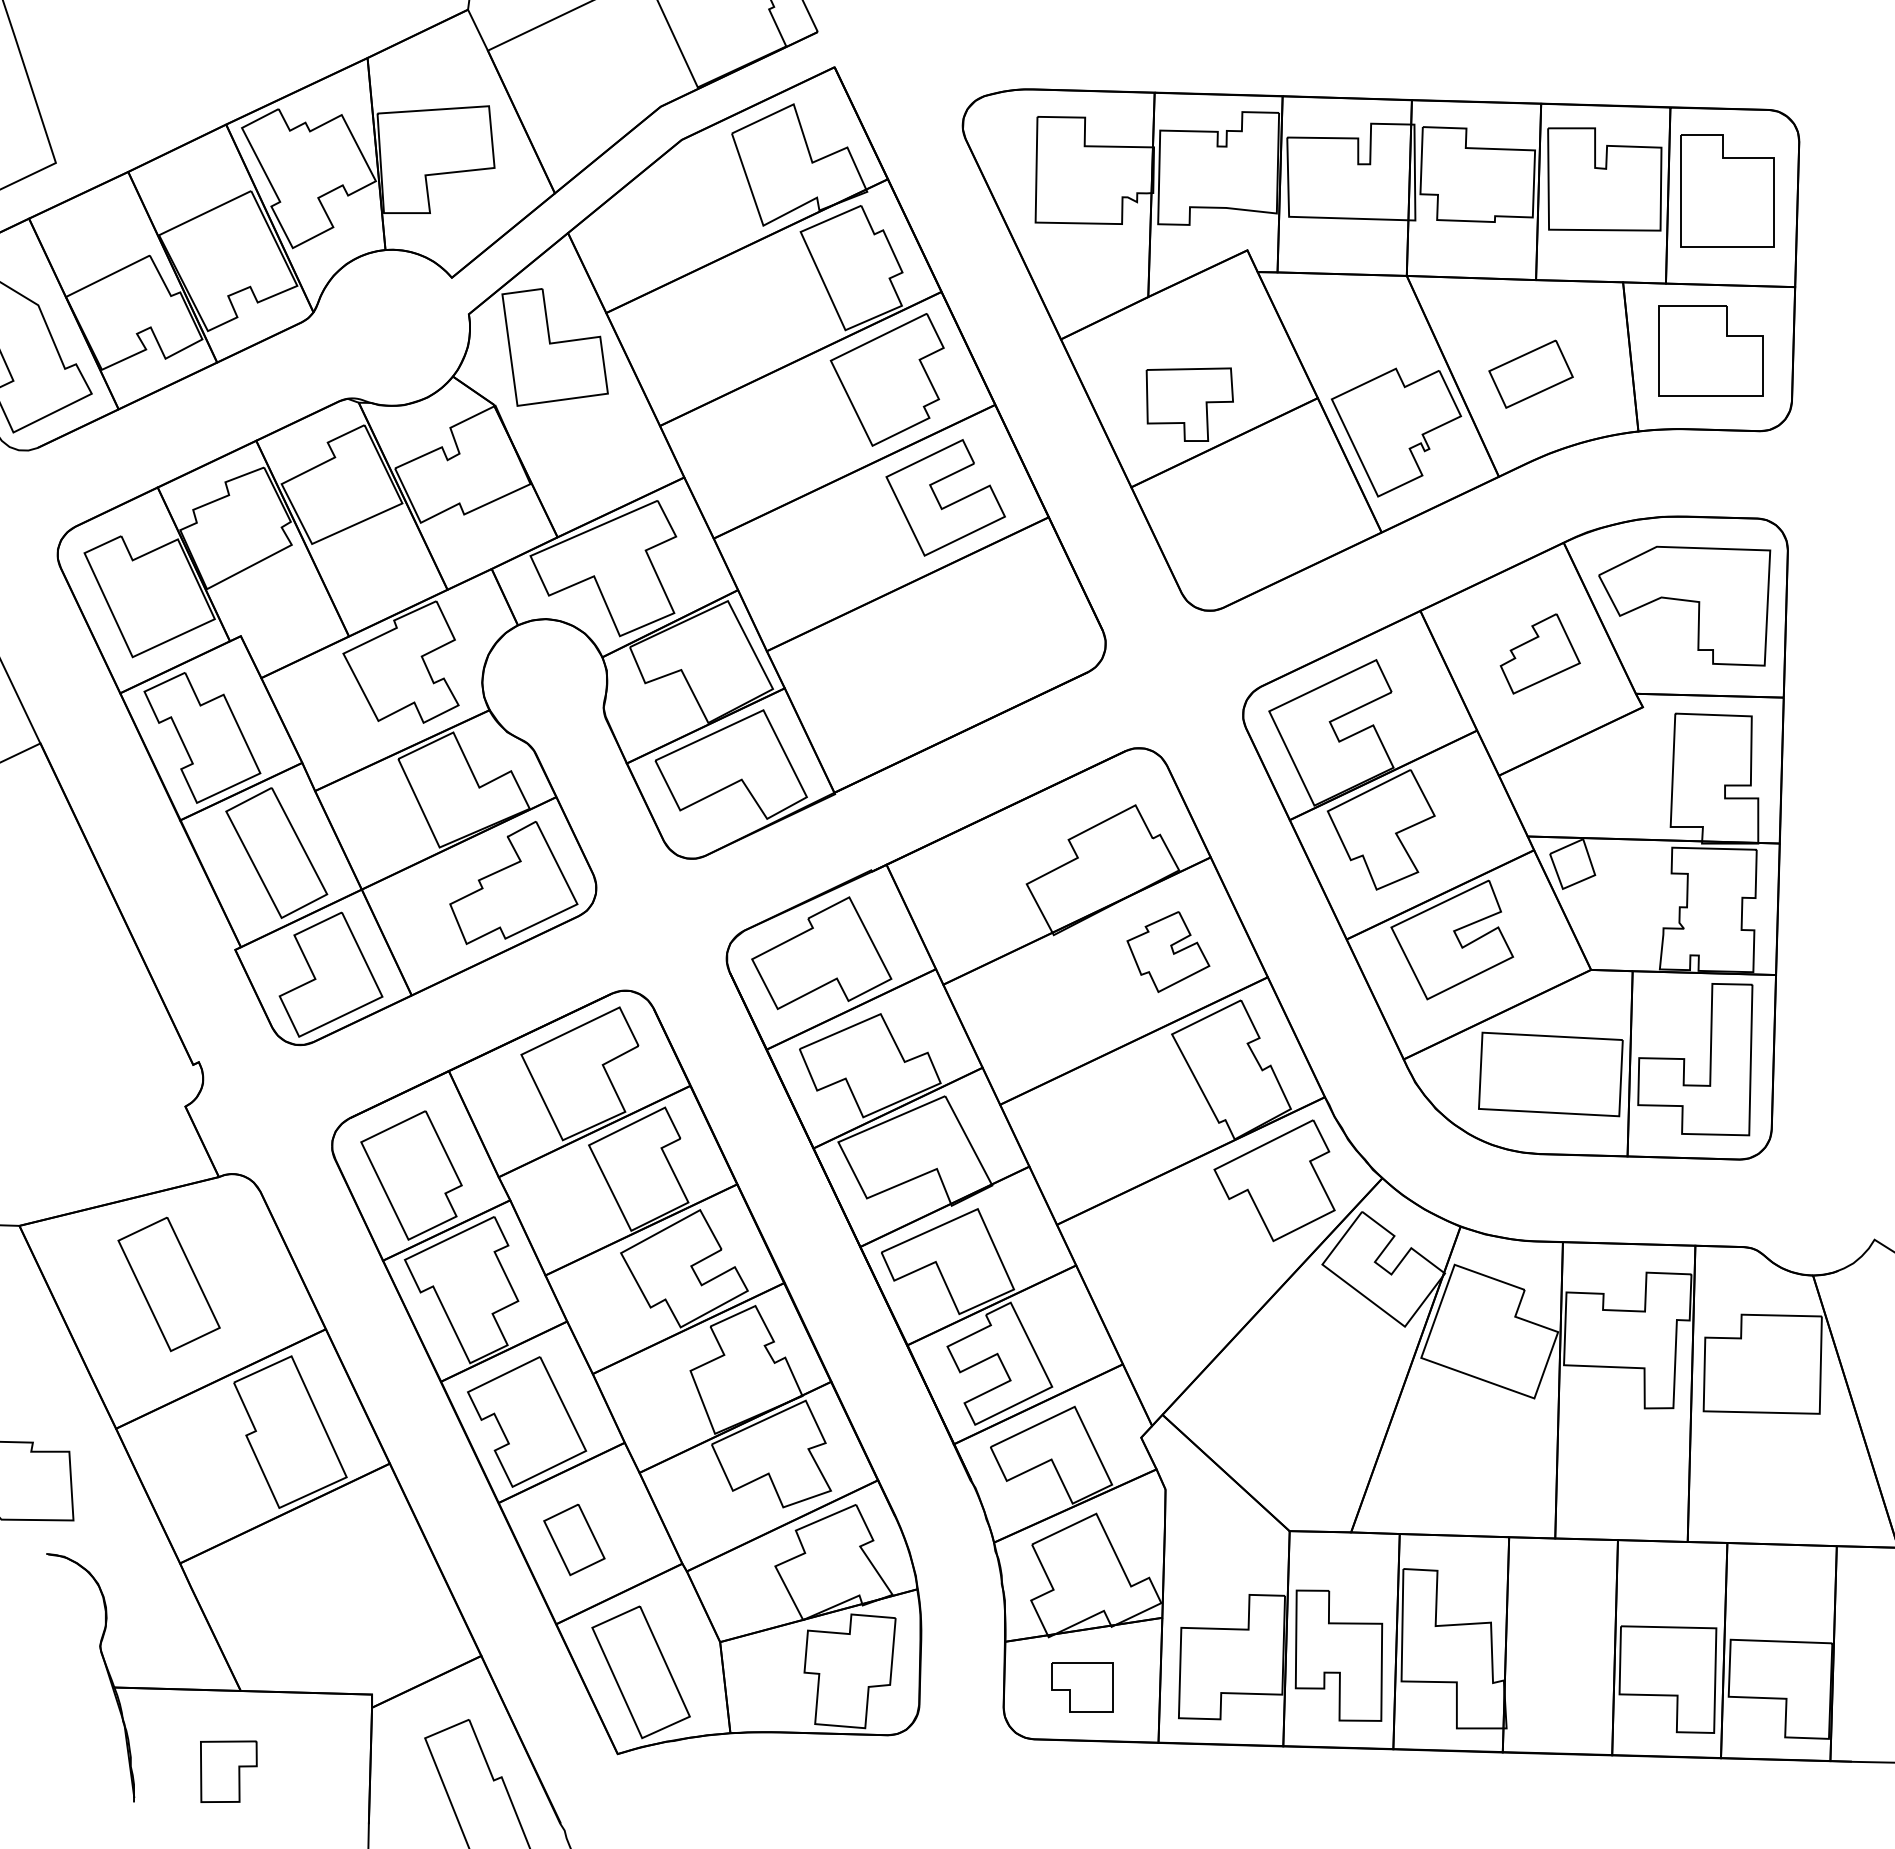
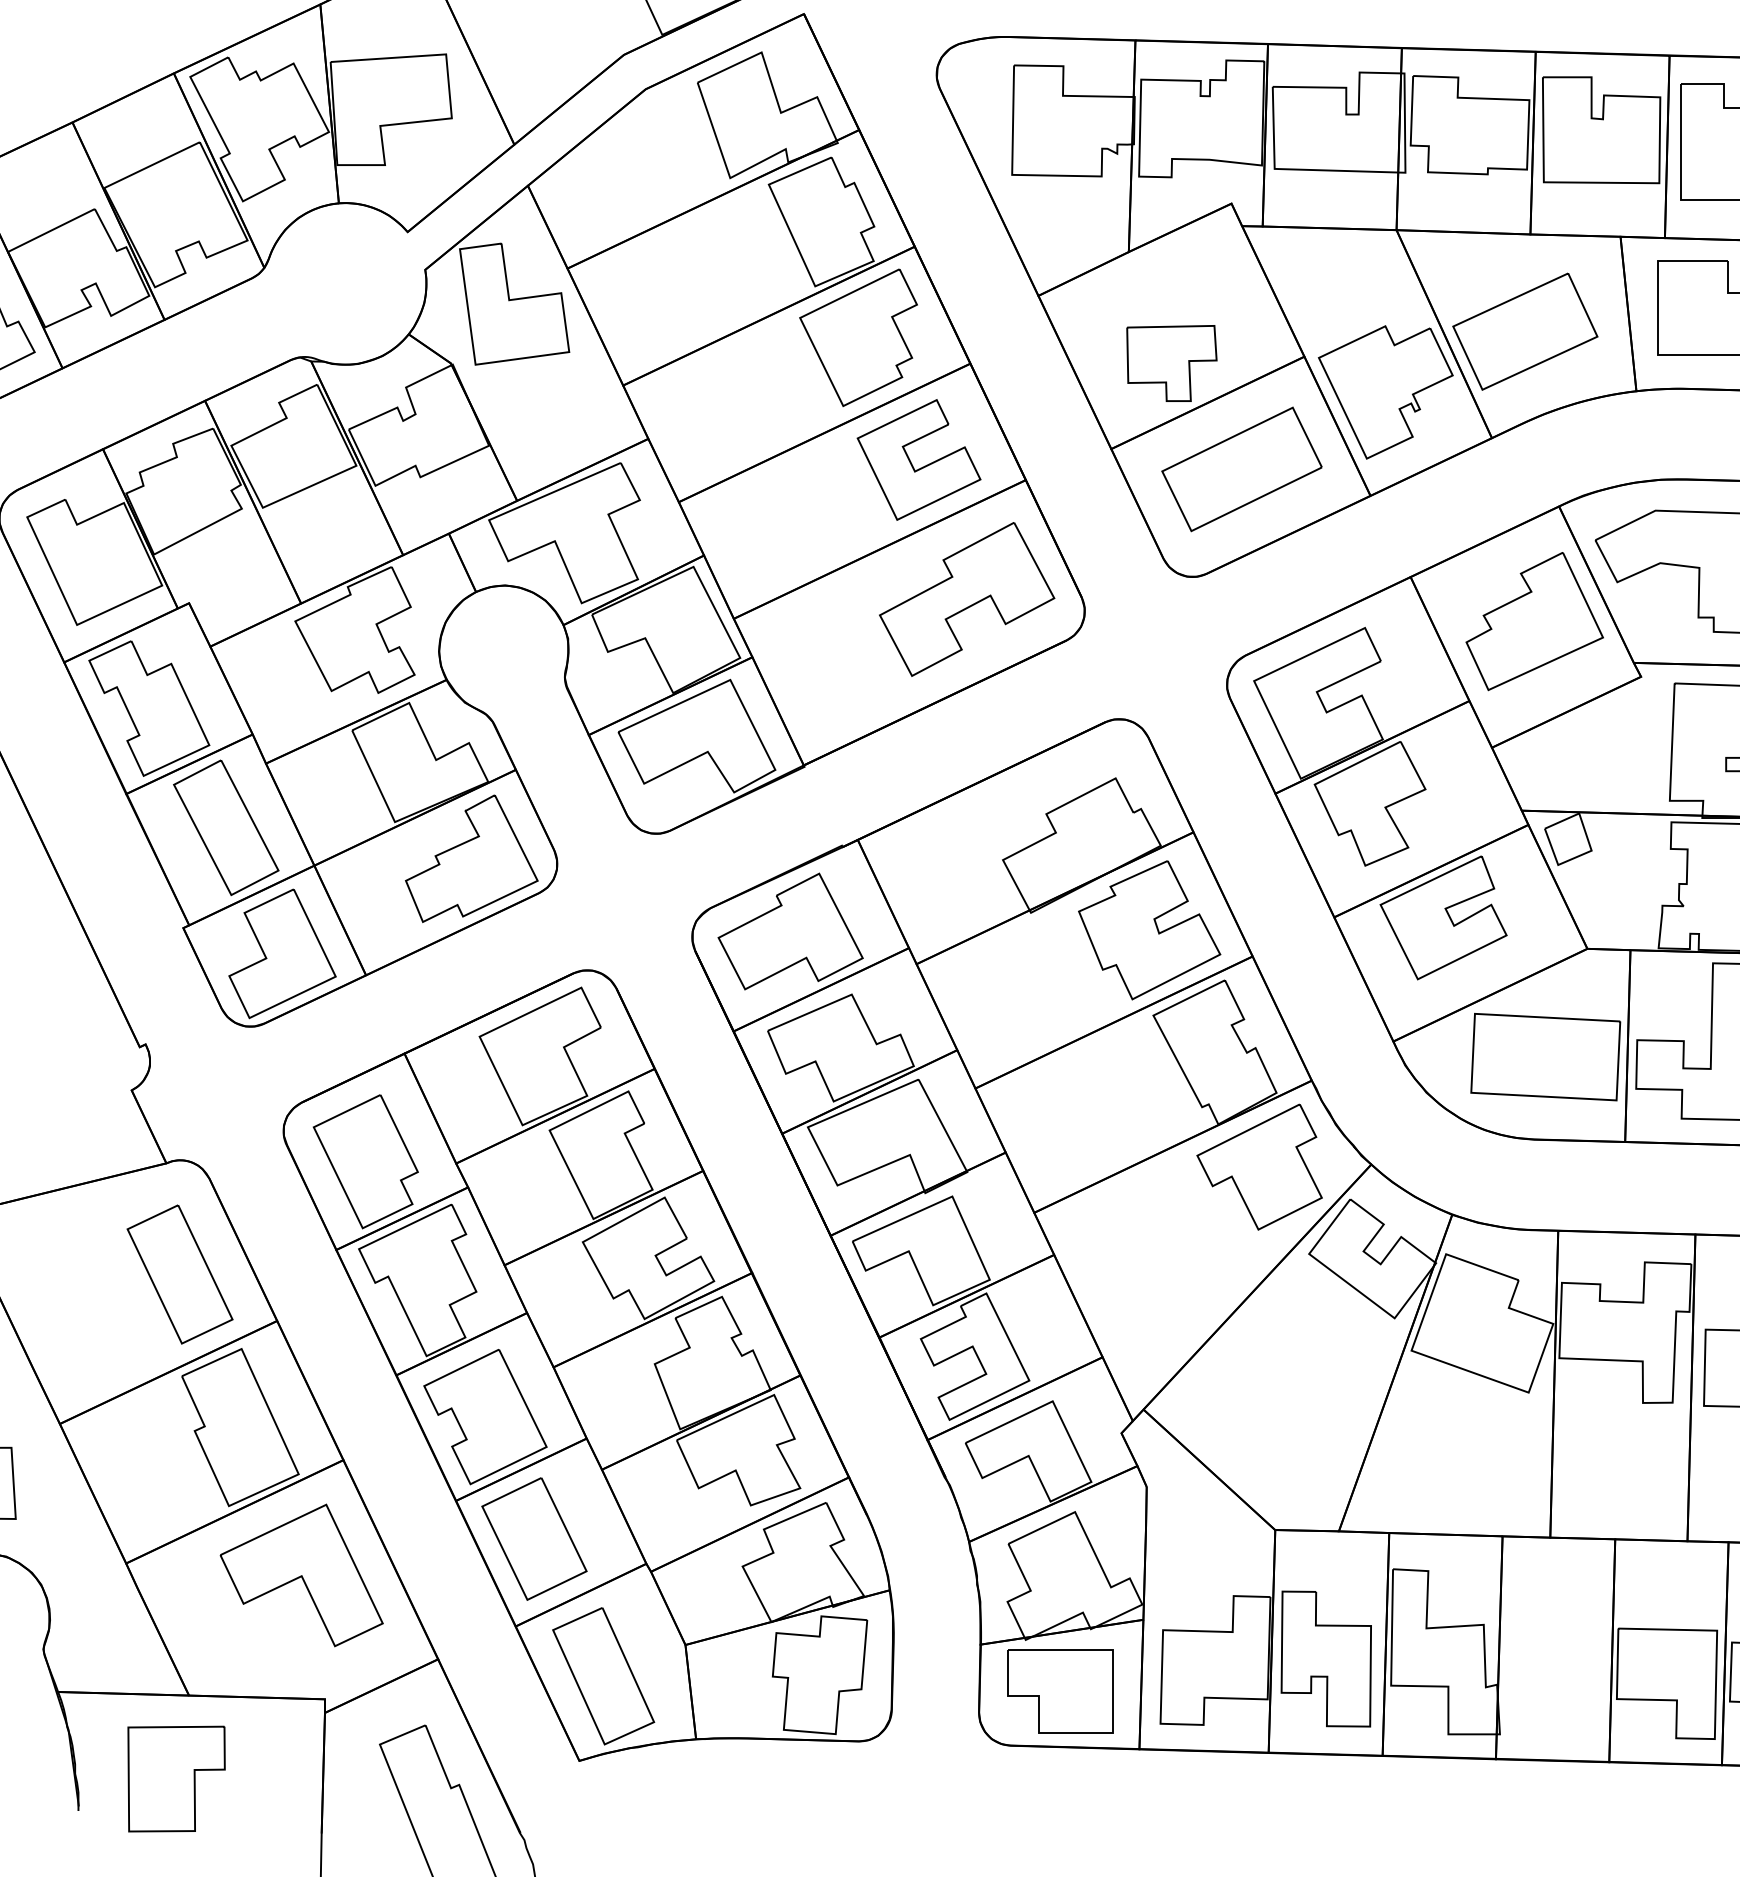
part: (1530, 374) -> (1524, 332), size x1.67
part: (1257, 506) -> (1241, 468), added
part: (991, 632) -> (966, 599), added
part: (1540, 653) -> (1535, 621), size x1.67
part: (1168, 951) -> (1149, 929), size x1.67
part: (168, 1284) -> (179, 1274), moved
part: (574, 1539) -> (534, 1538), size x1.67
part: (349, 1574) -> (301, 1574), added
part: (1082, 1687) -> (1060, 1691), size x1.67
part: (228, 1771) -> (176, 1778), size x1.67

